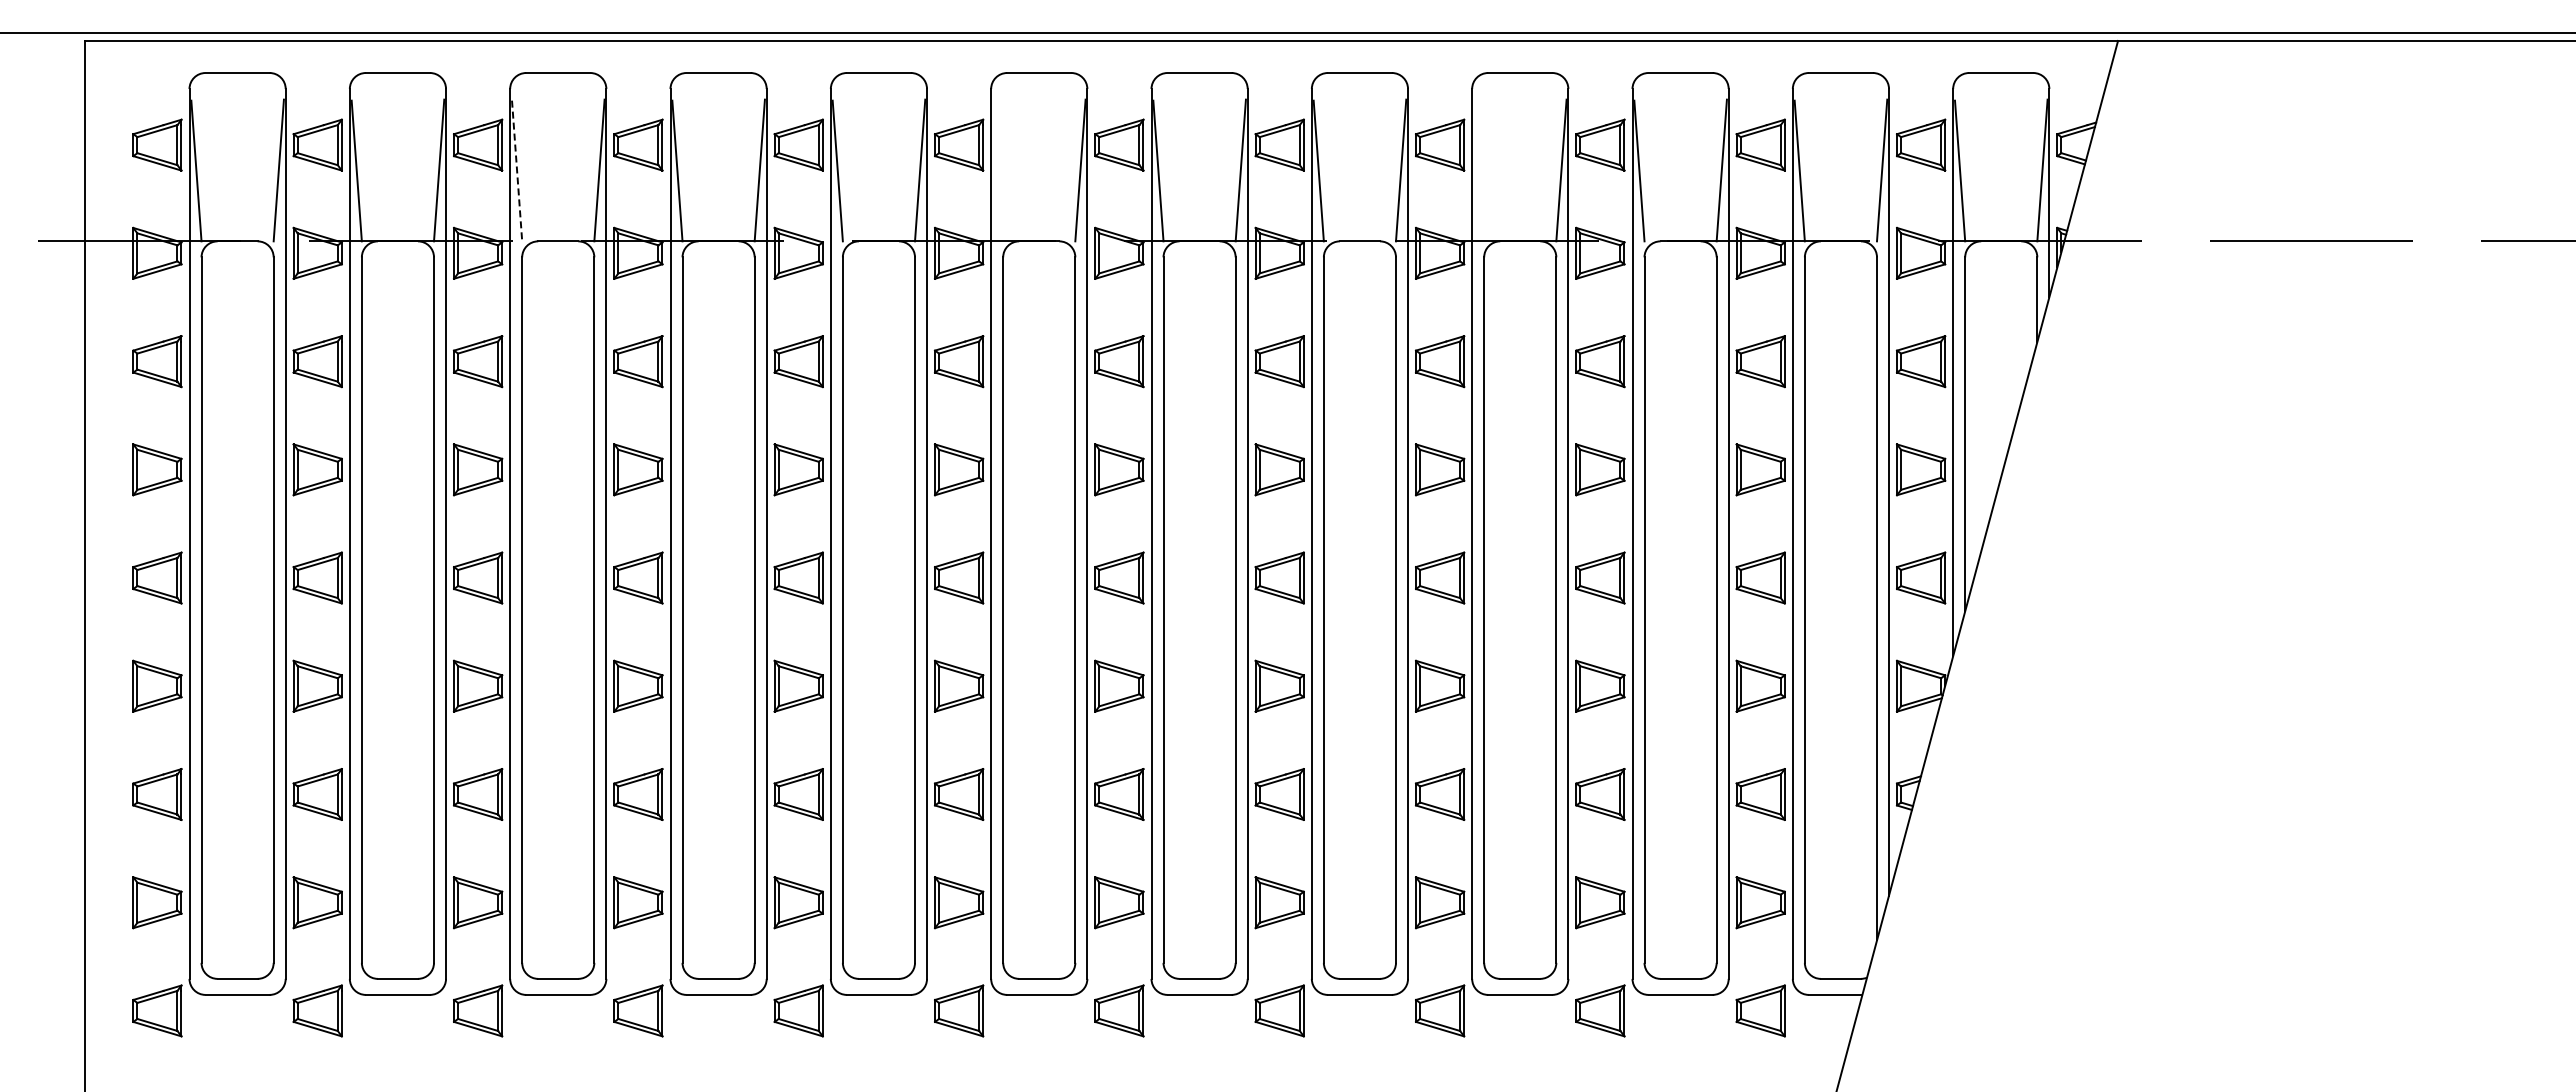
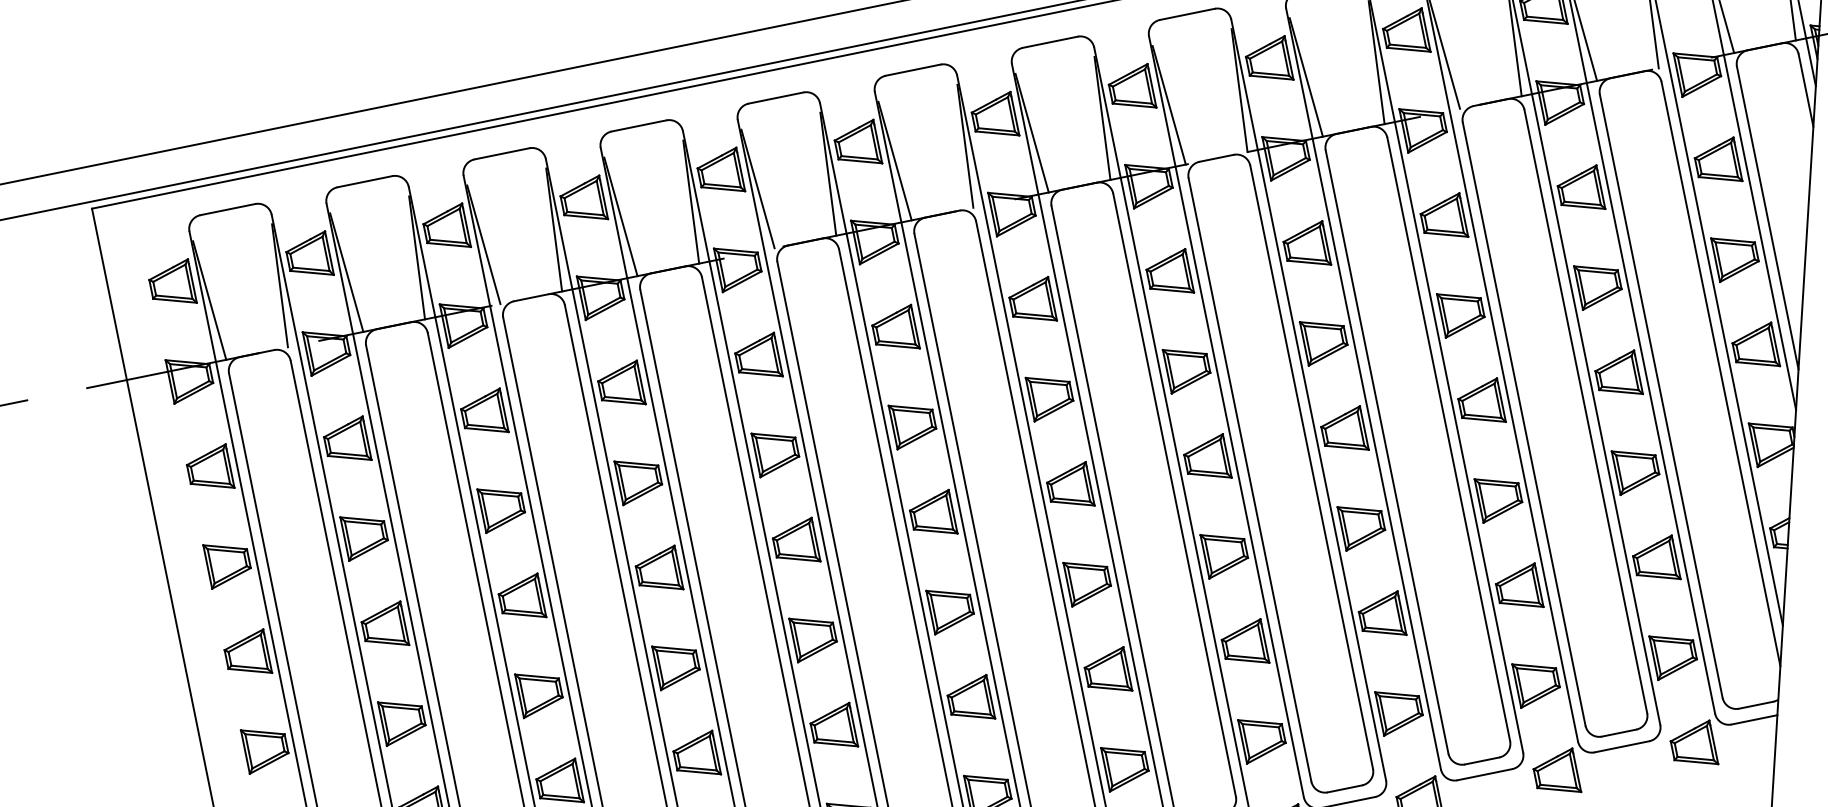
line: (998, 170) -> (895, 160), added
line: (1479, 170) -> (1306, 76), added
line: (517, 171) -> (484, 245), dashed -> solid

